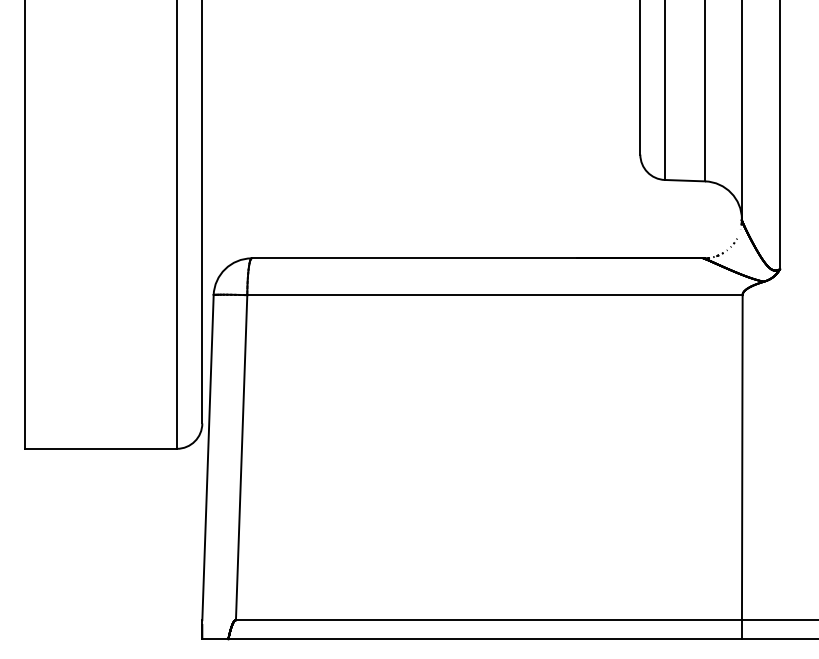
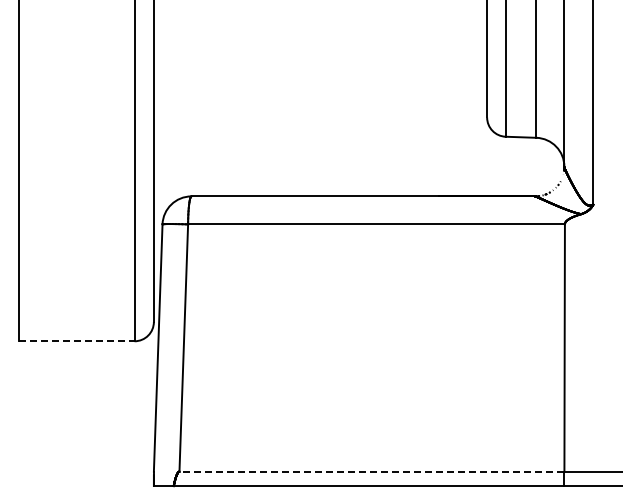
line: (100, 449) -> (76, 341), solid -> dashed
line: (488, 620) -> (371, 471), solid -> dashed

